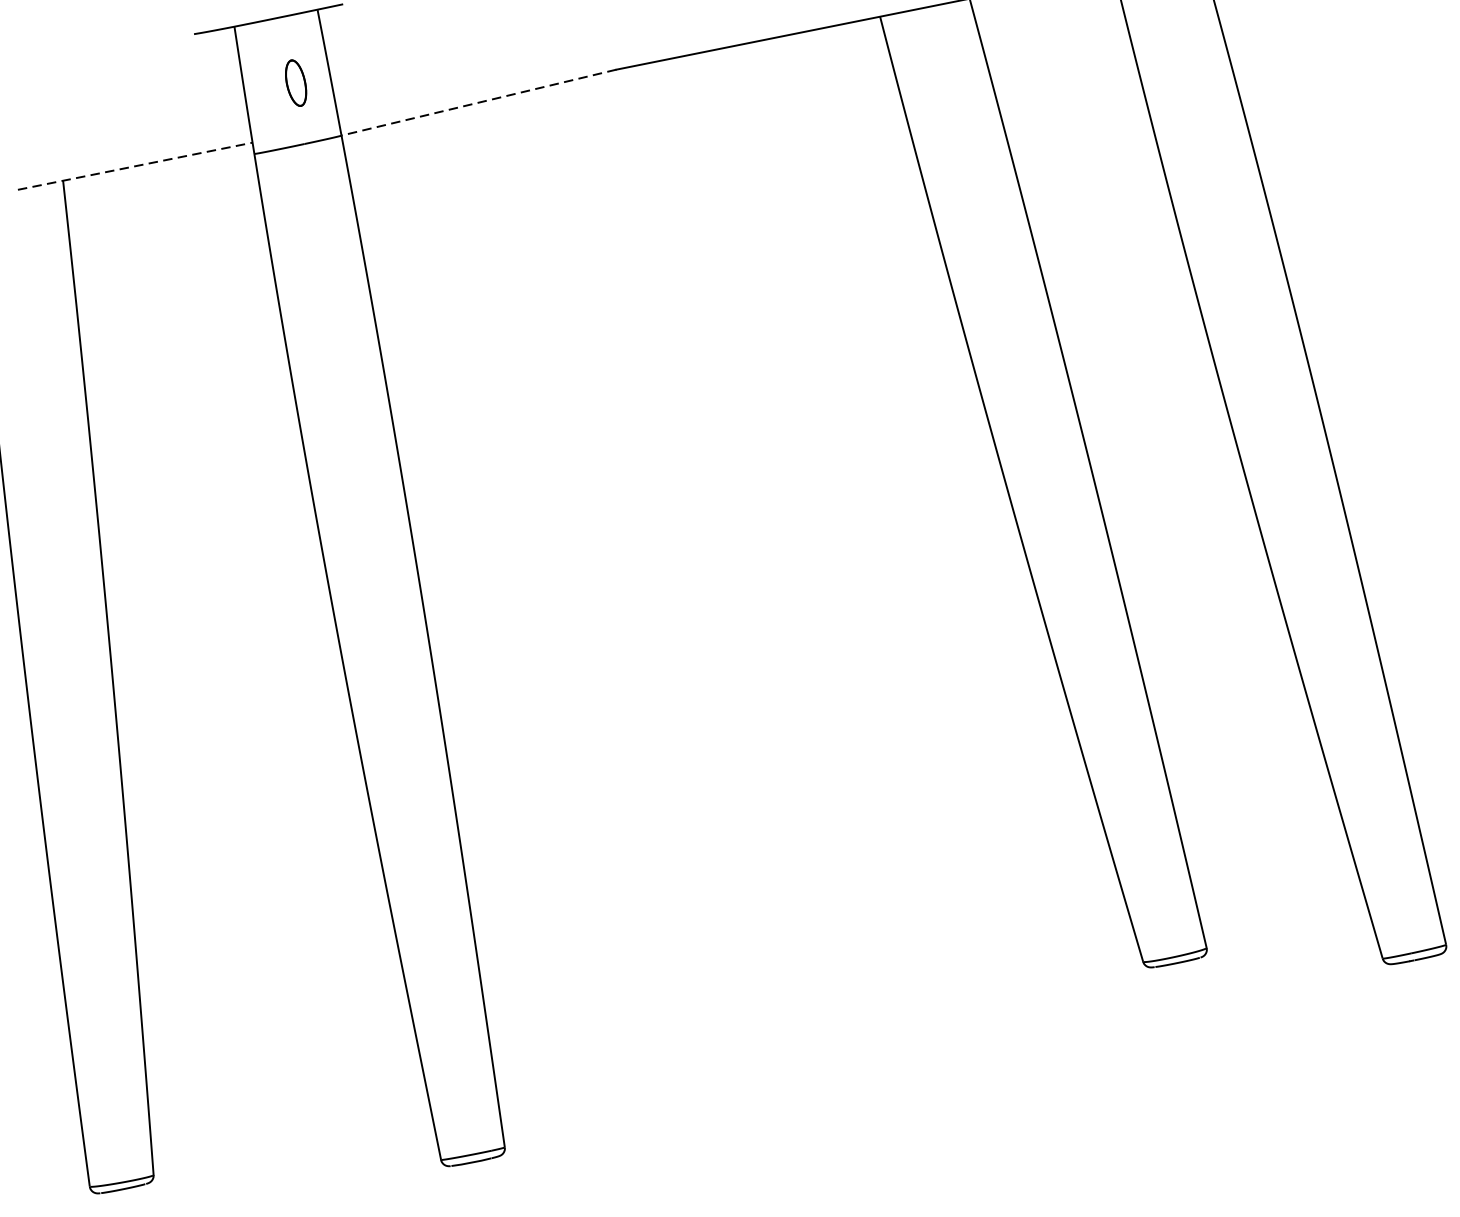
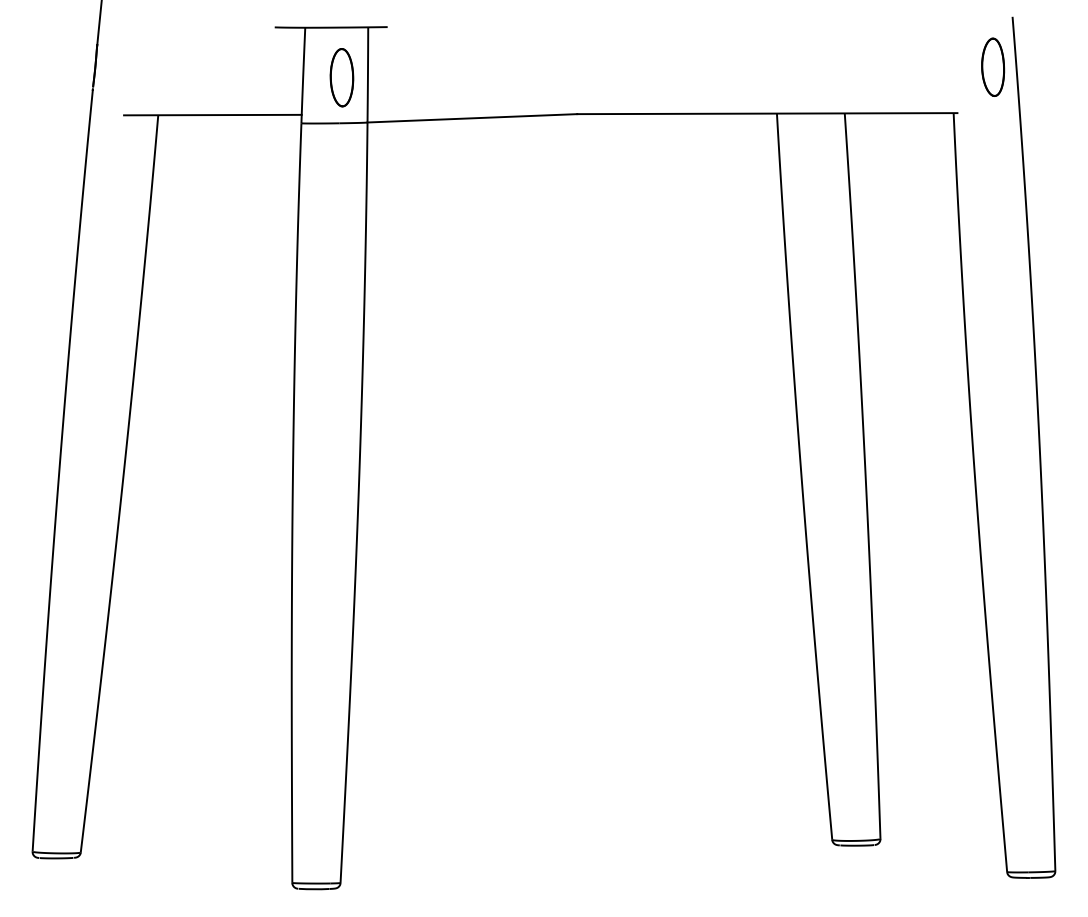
part: (295, 82) -> (341, 77), size x1.67
line: (479, 102) -> (472, 118), dashed -> solid
line: (134, 166) -> (212, 115), dashed -> solid

